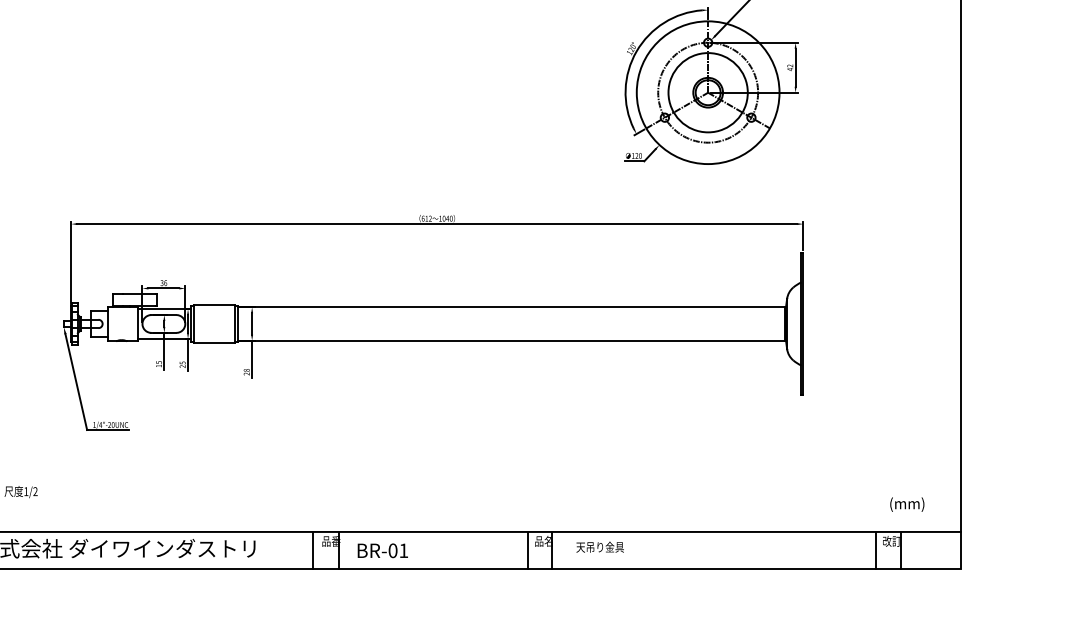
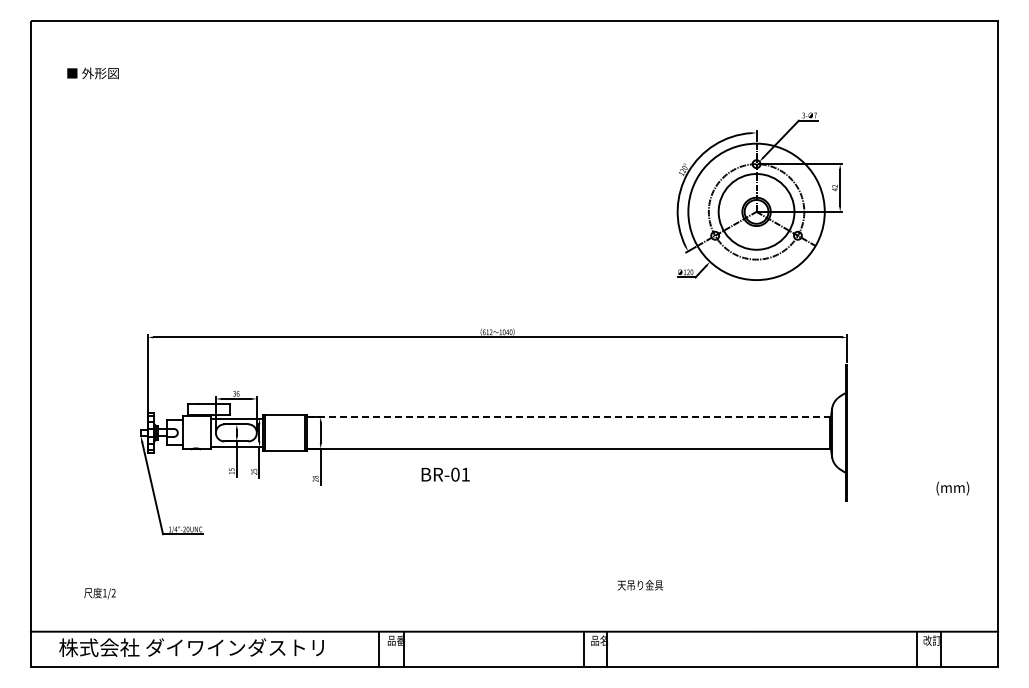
line: (511, 306) -> (568, 416), solid -> dashed
text: (906, 504) -> (952, 488), moved
text: (600, 547) -> (640, 585), moved
text: (382, 550) -> (445, 474), moved

